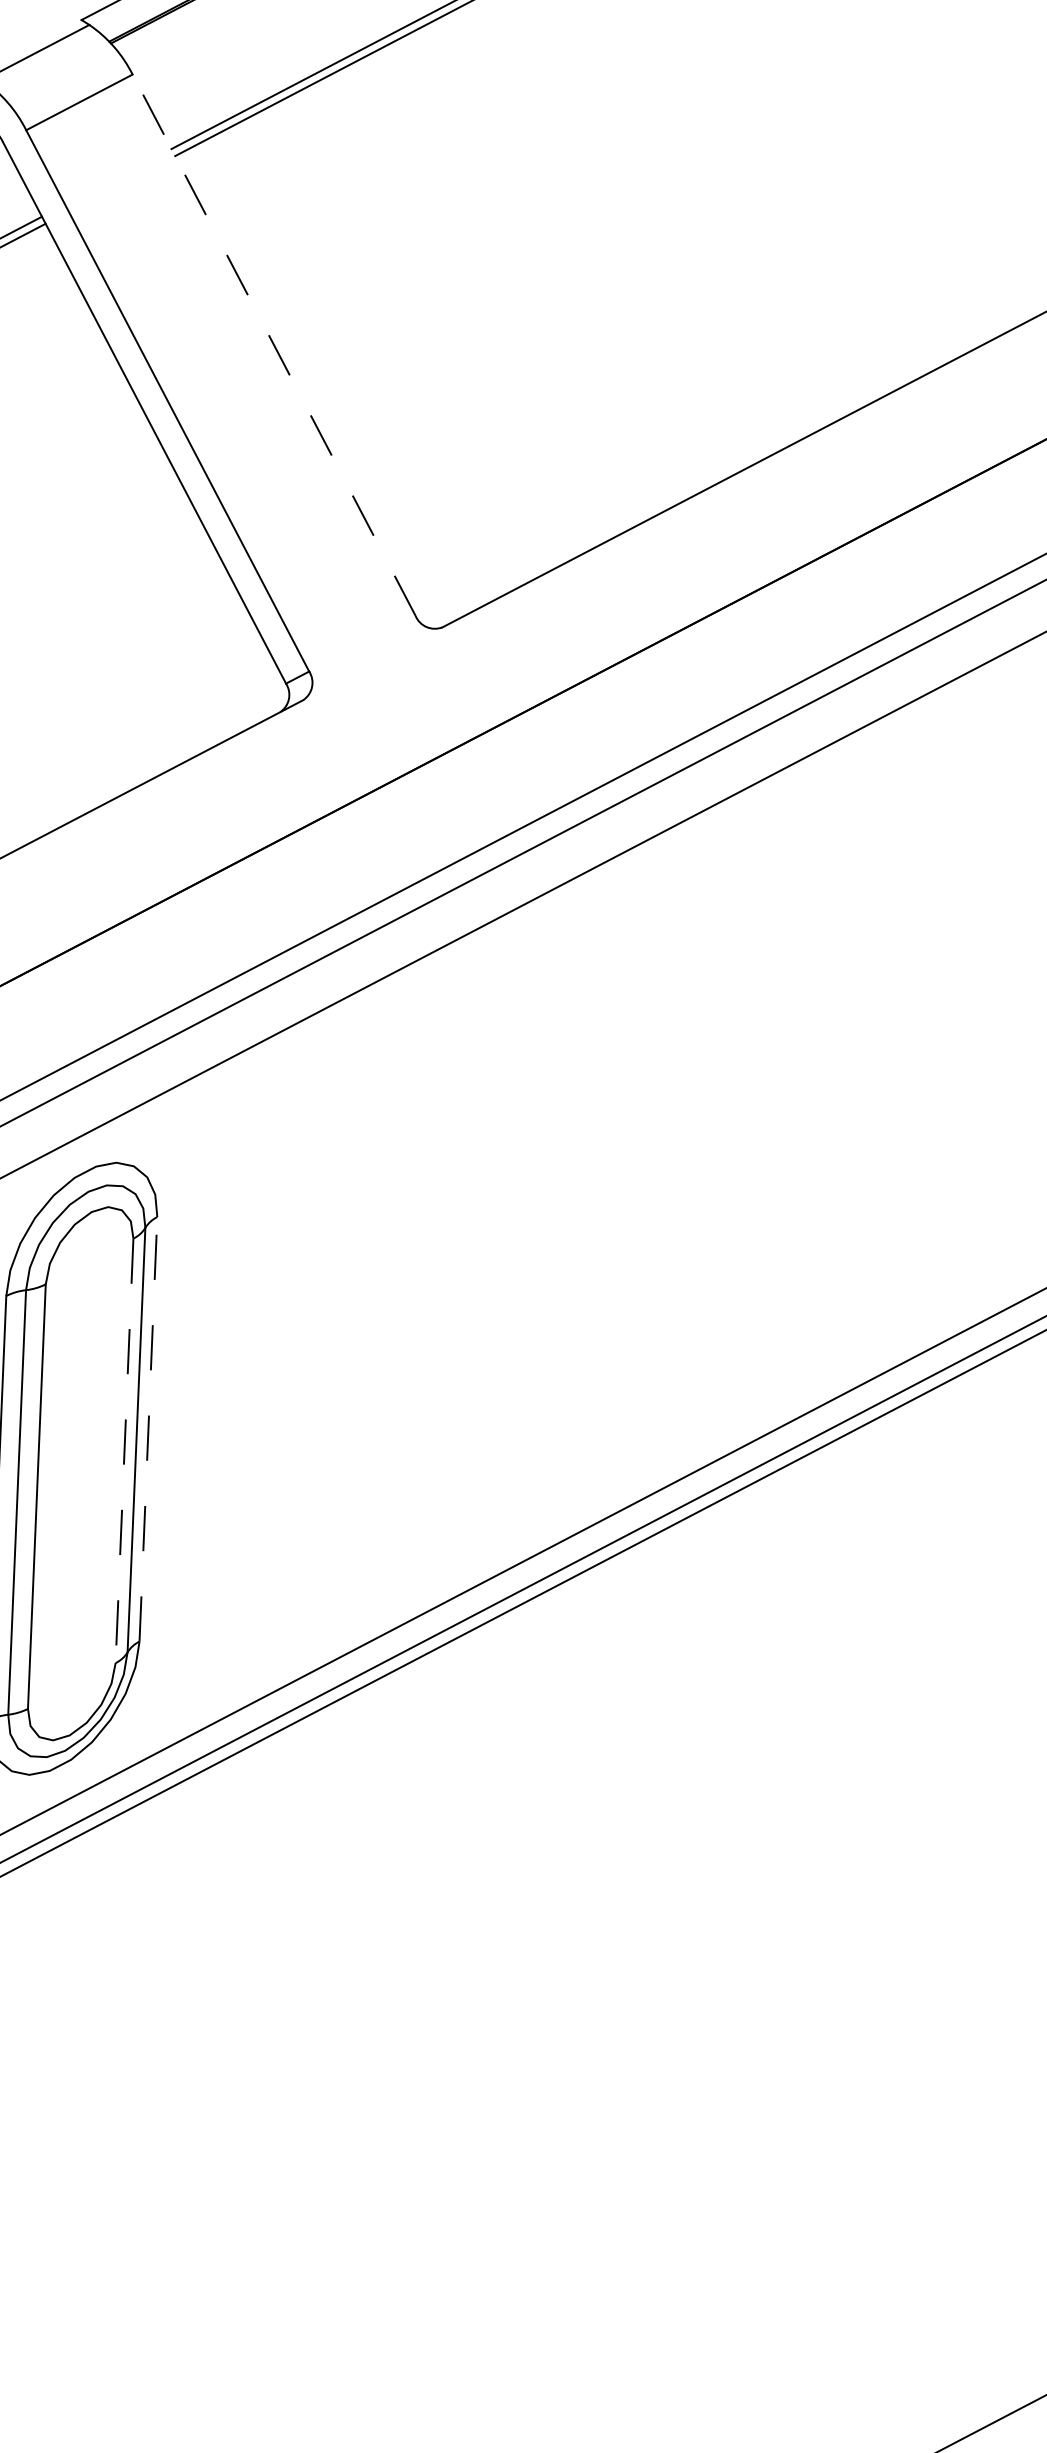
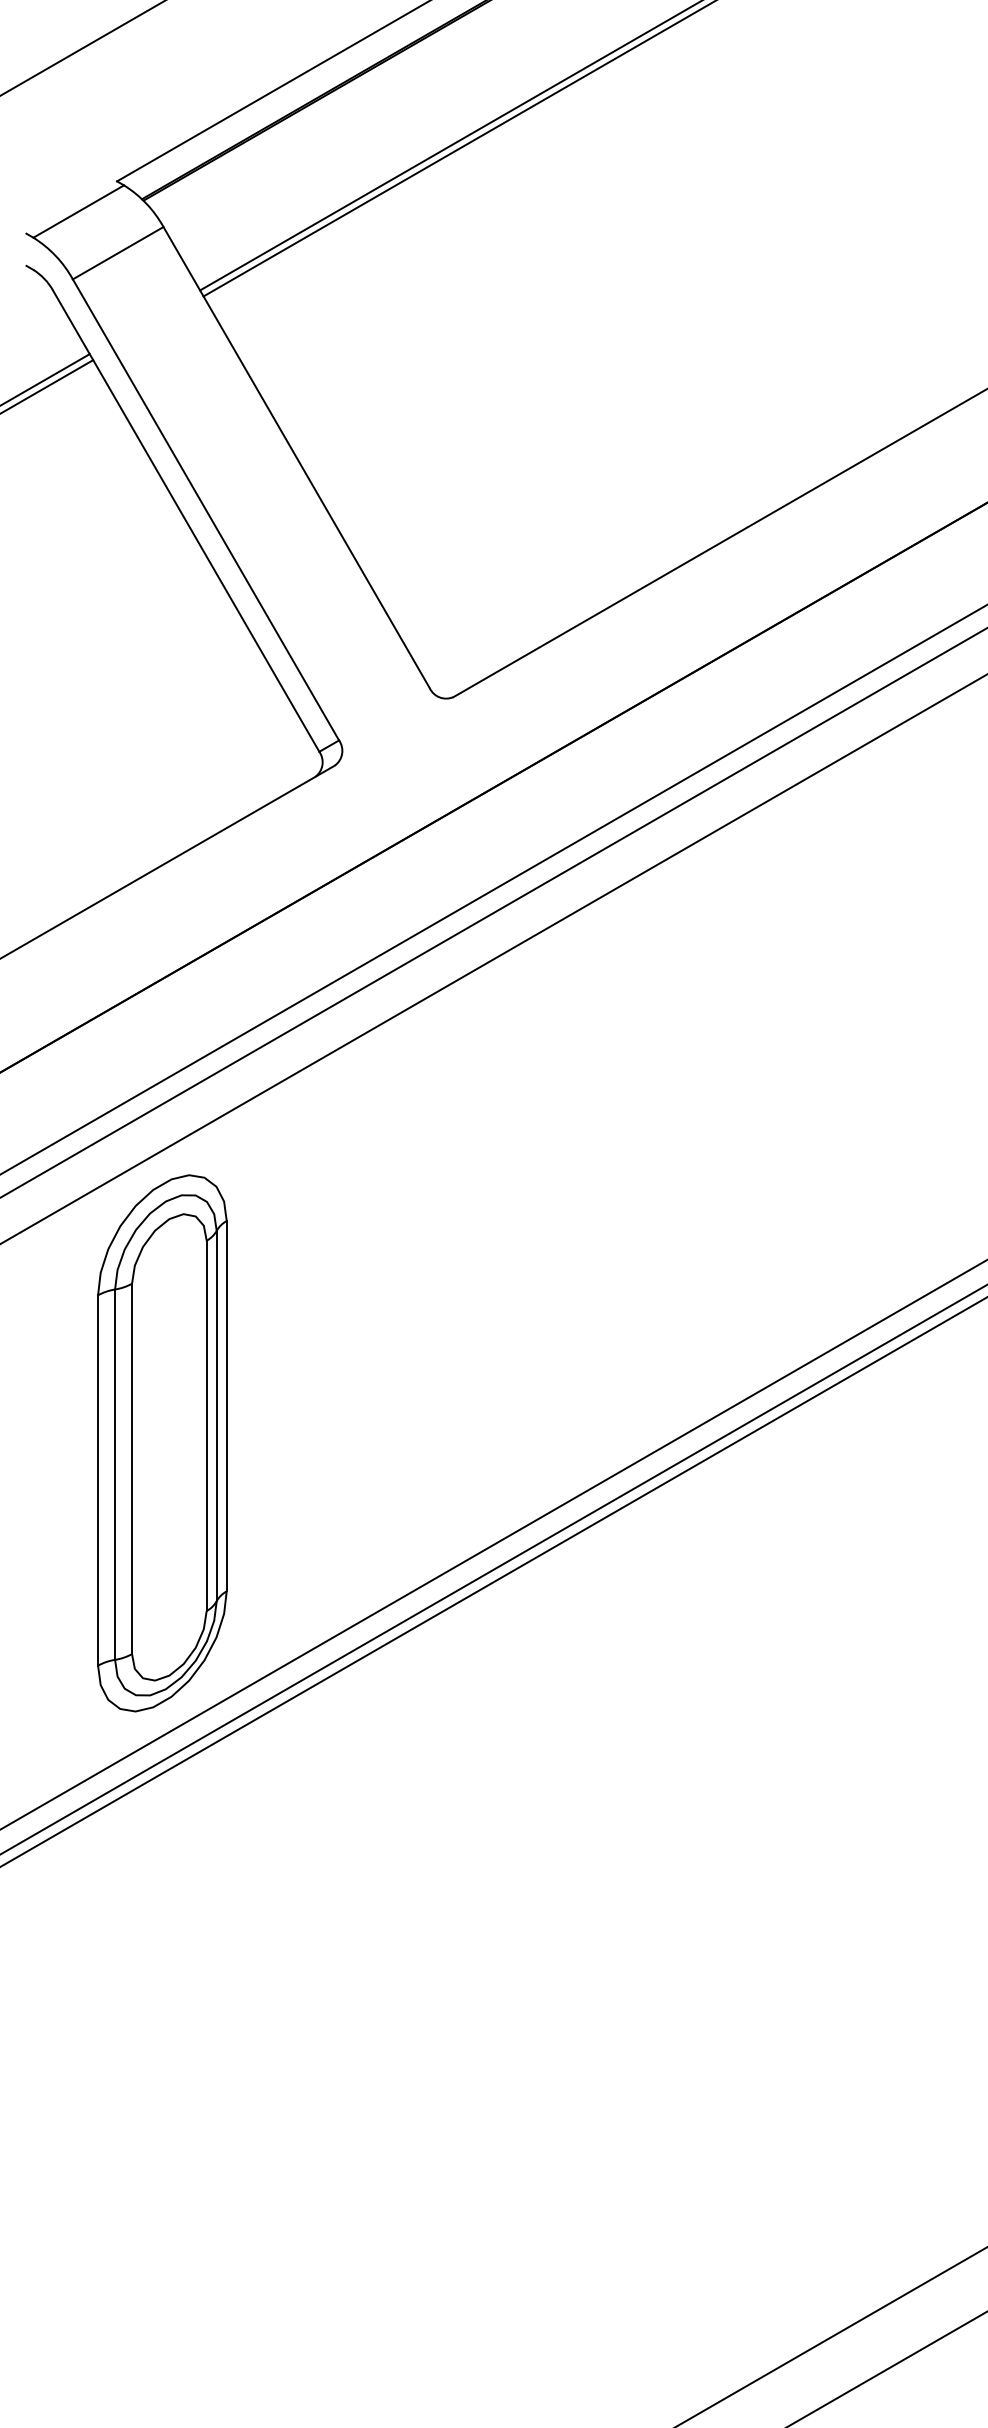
line: (273, 345) -> (296, 457), dashed -> solid
line: (148, 1428) -> (226, 1405), dashed -> solid
line: (124, 1451) -> (206, 1426), dashed -> solid

